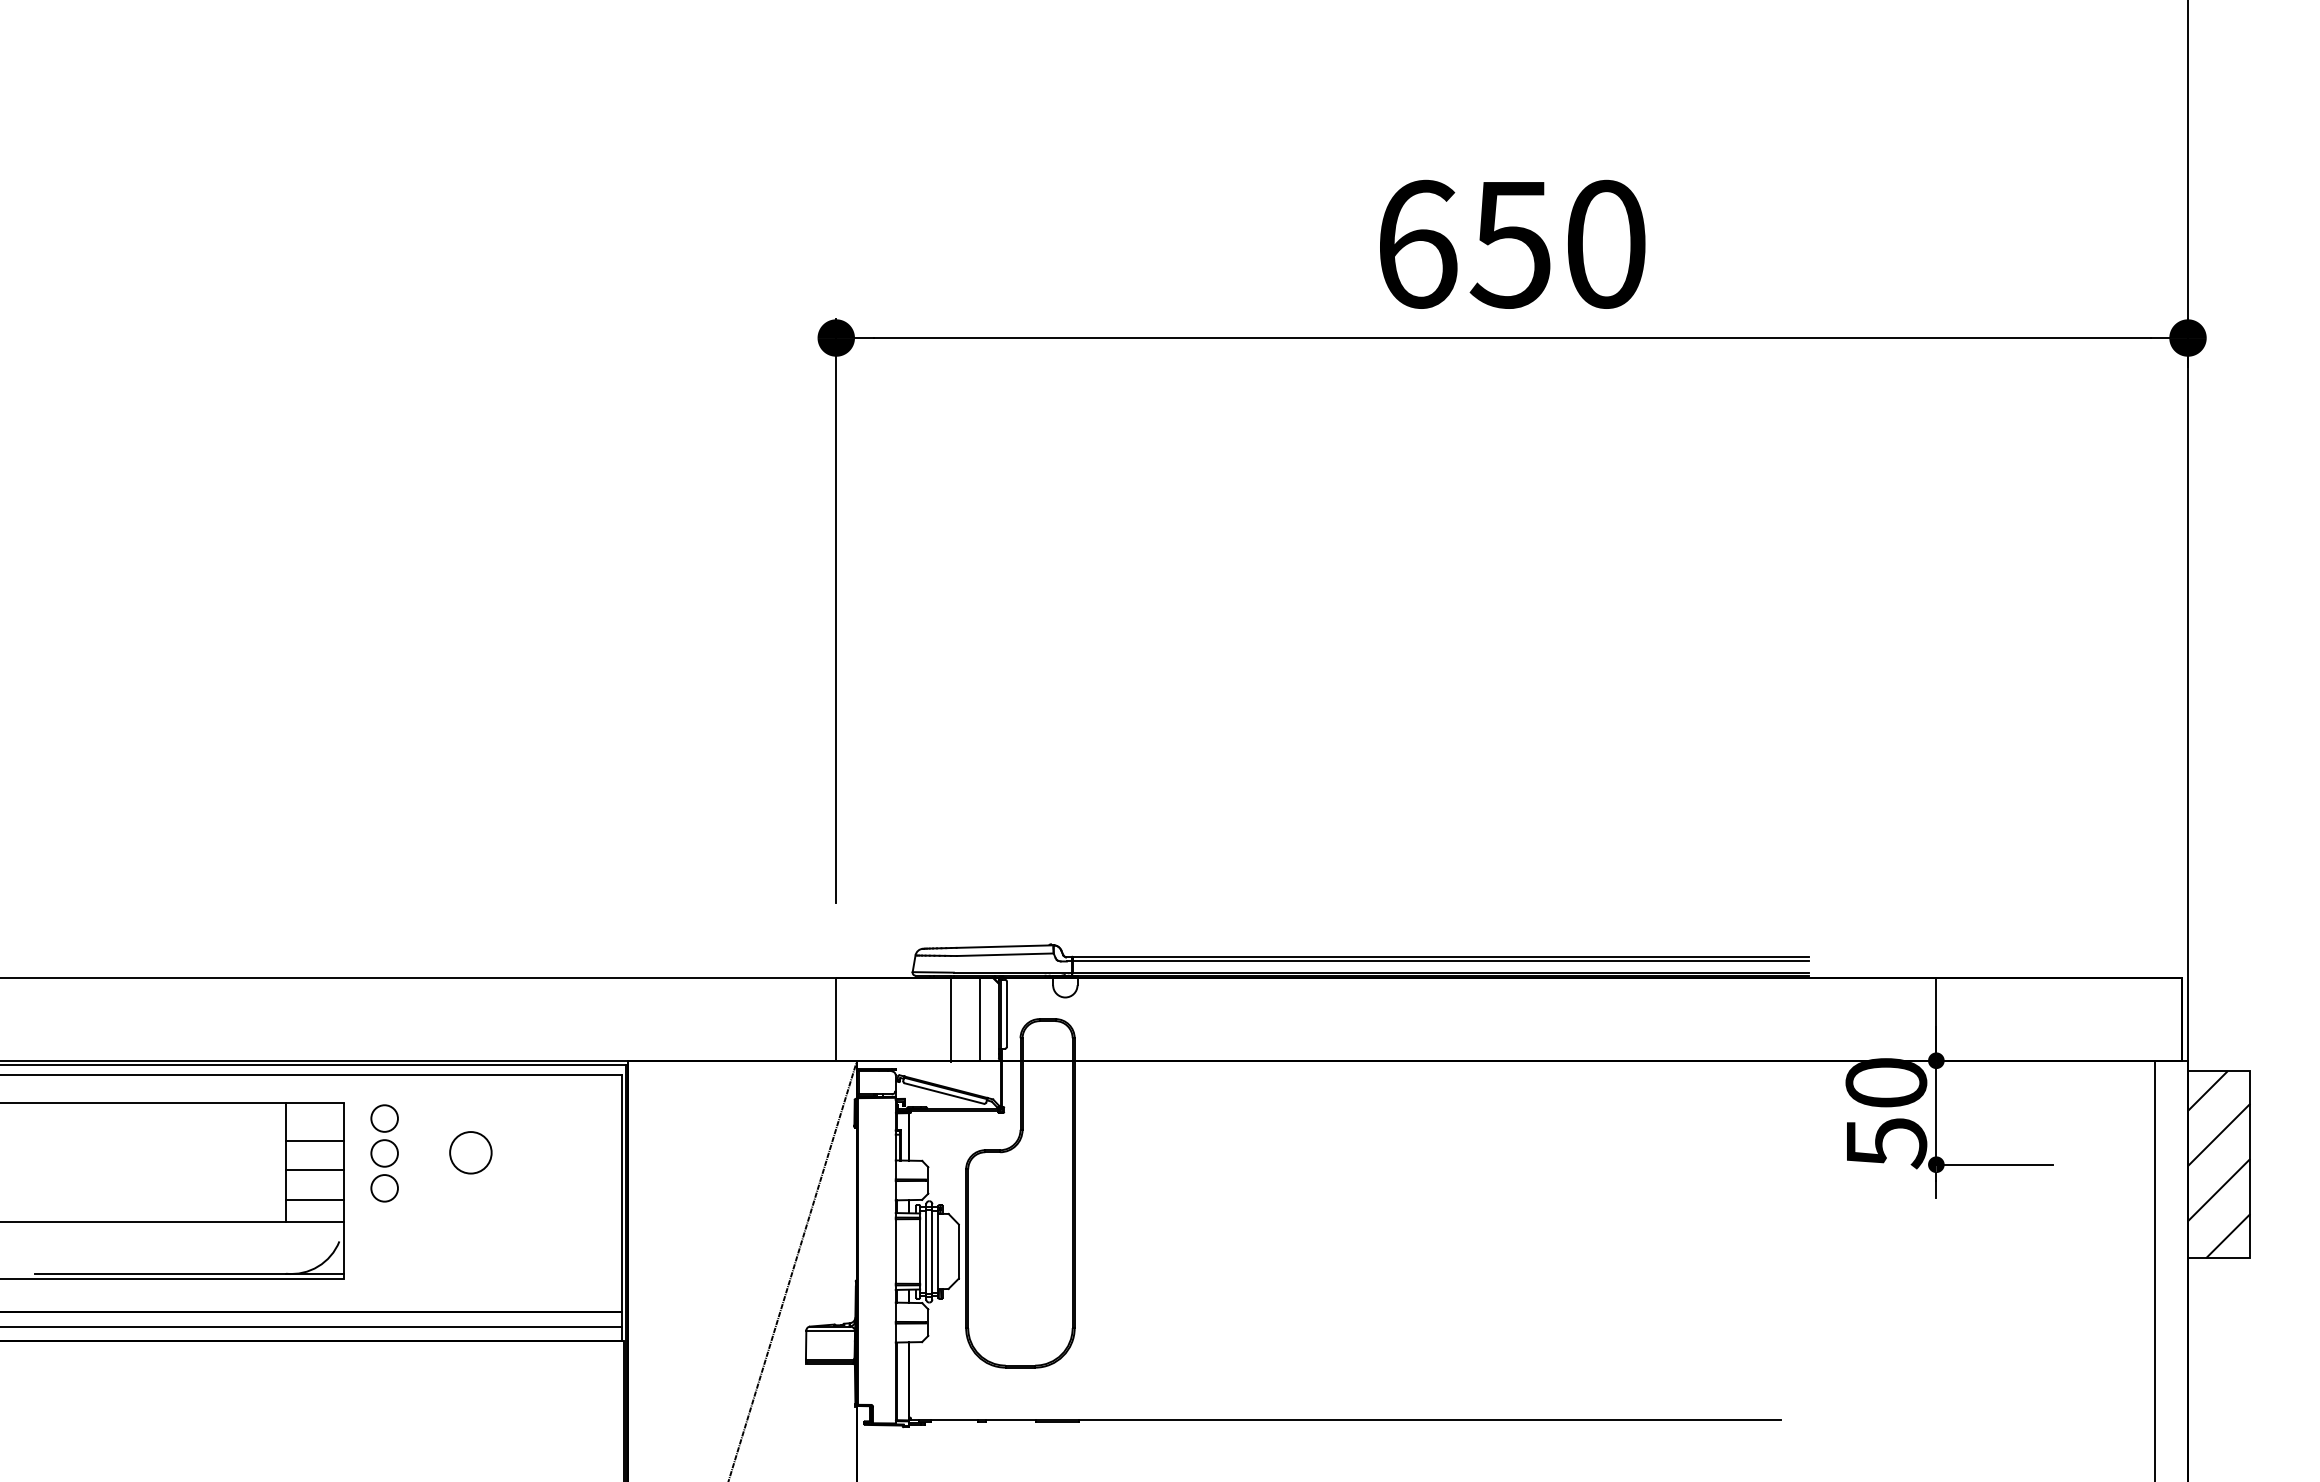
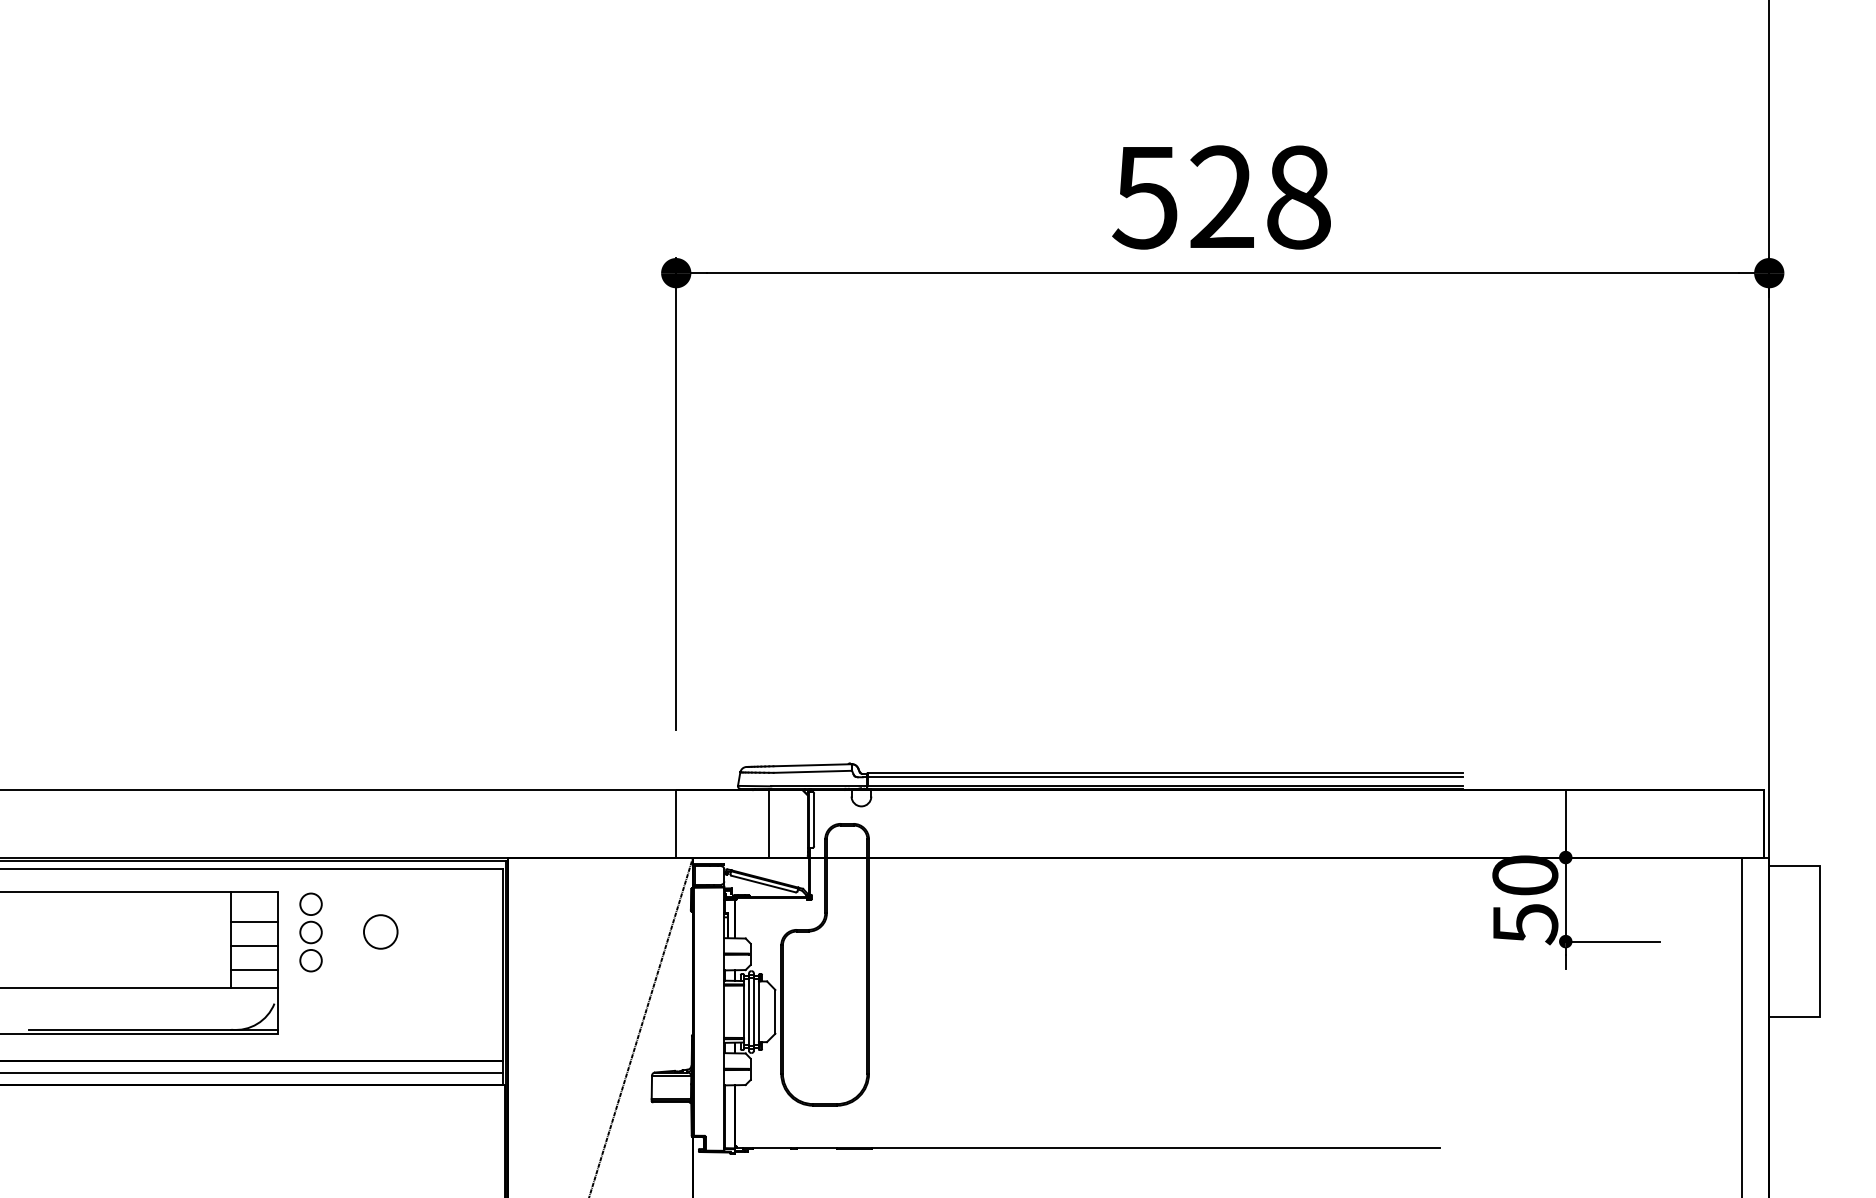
text: (1510, 243) -> (1221, 196), 650 -> 528
line: (979, 1018) -> (792, 823), removed
hatch: (2219, 1164) -> (1794, 941), removed

